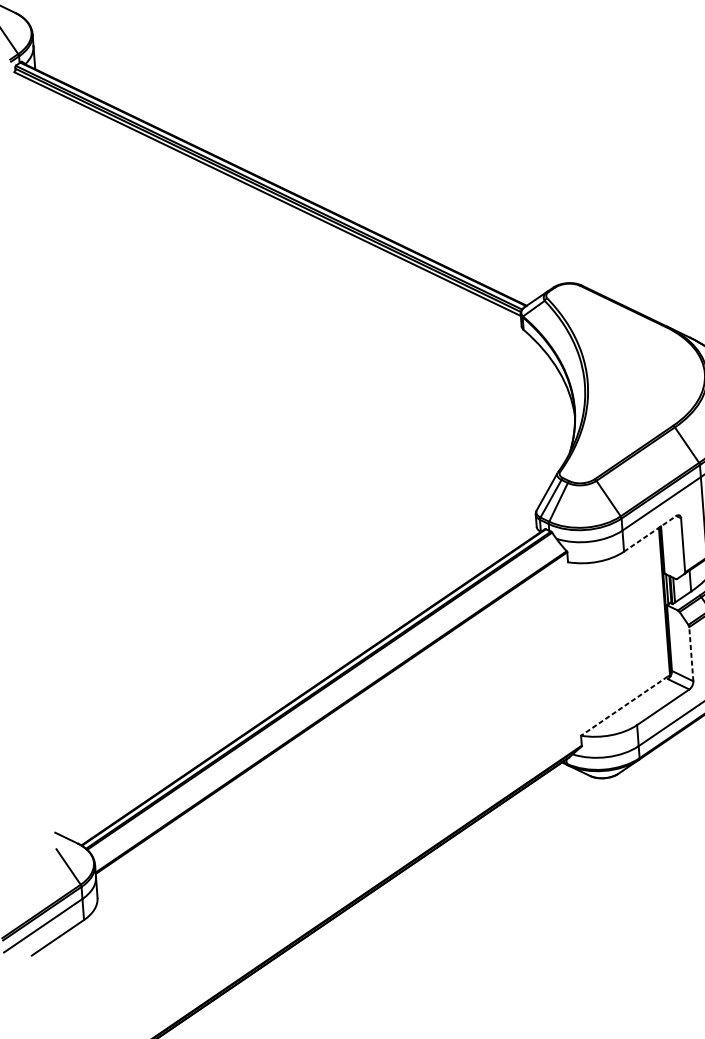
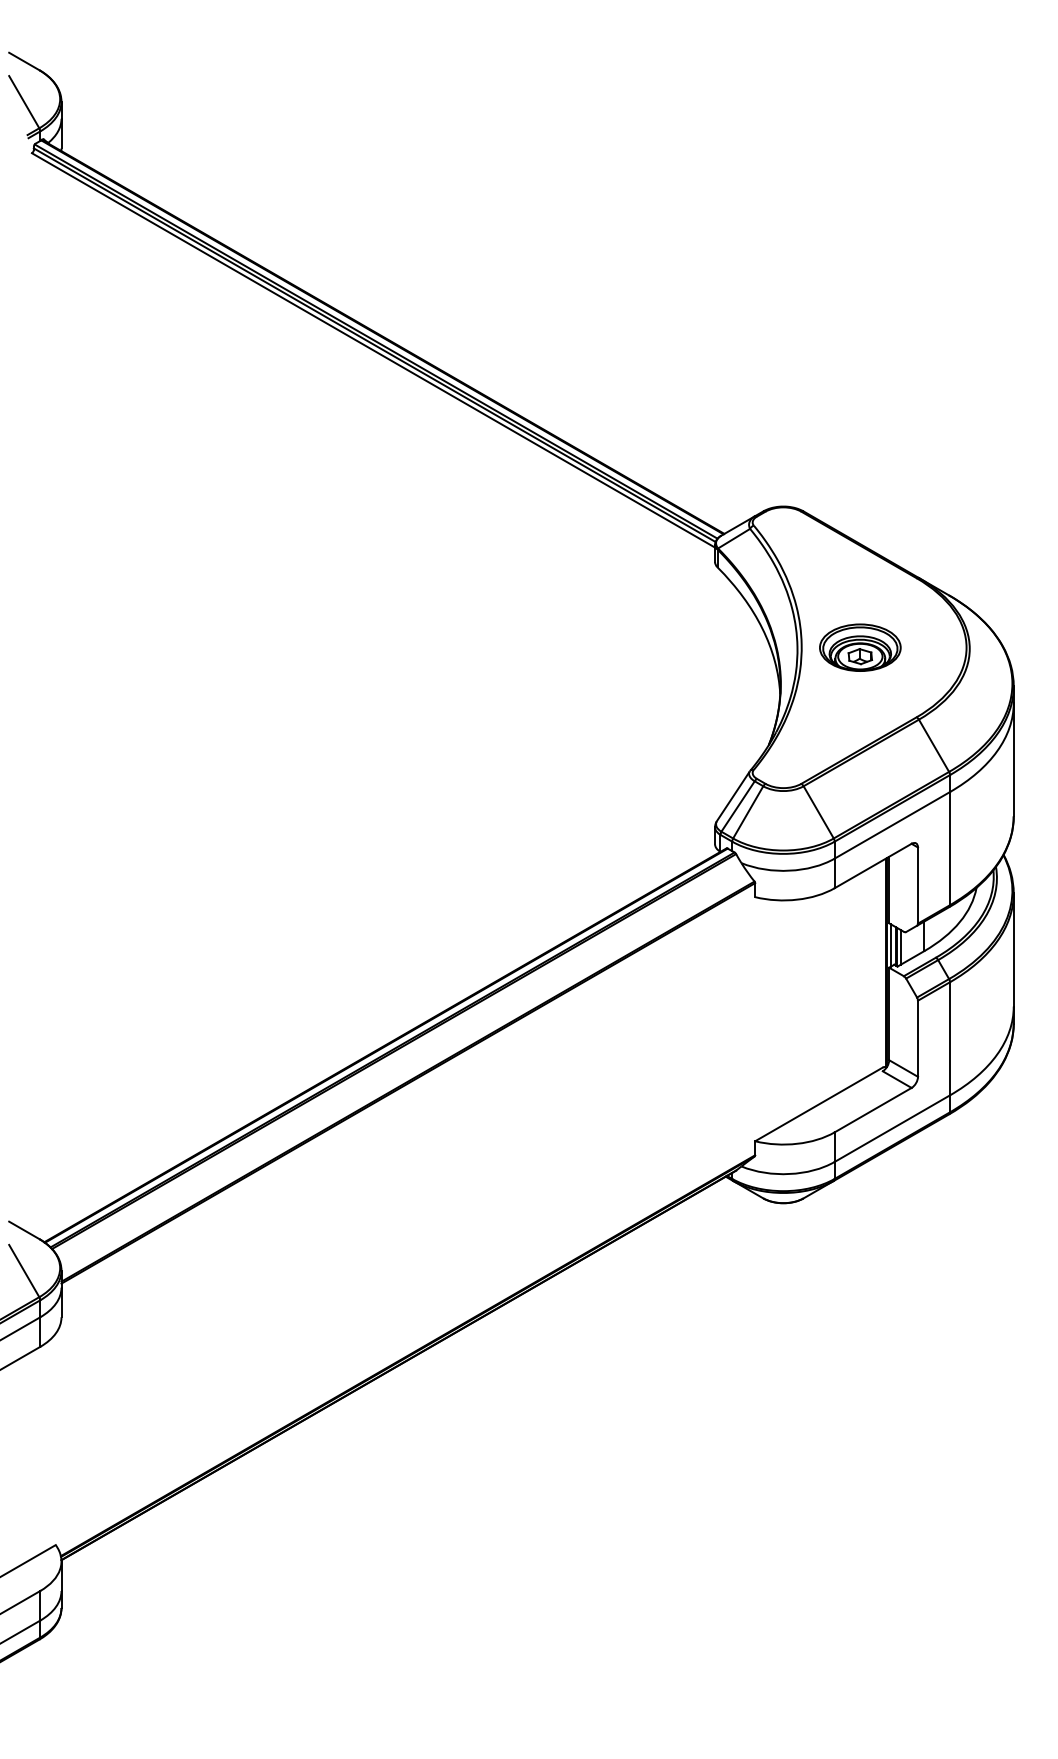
part: (629, 379) -> (860, 647), added
line: (650, 533) -> (873, 865), dashed -> solid
line: (691, 653) -> (918, 1038), dashed -> solid
line: (624, 706) -> (818, 1104), dashed -> solid

